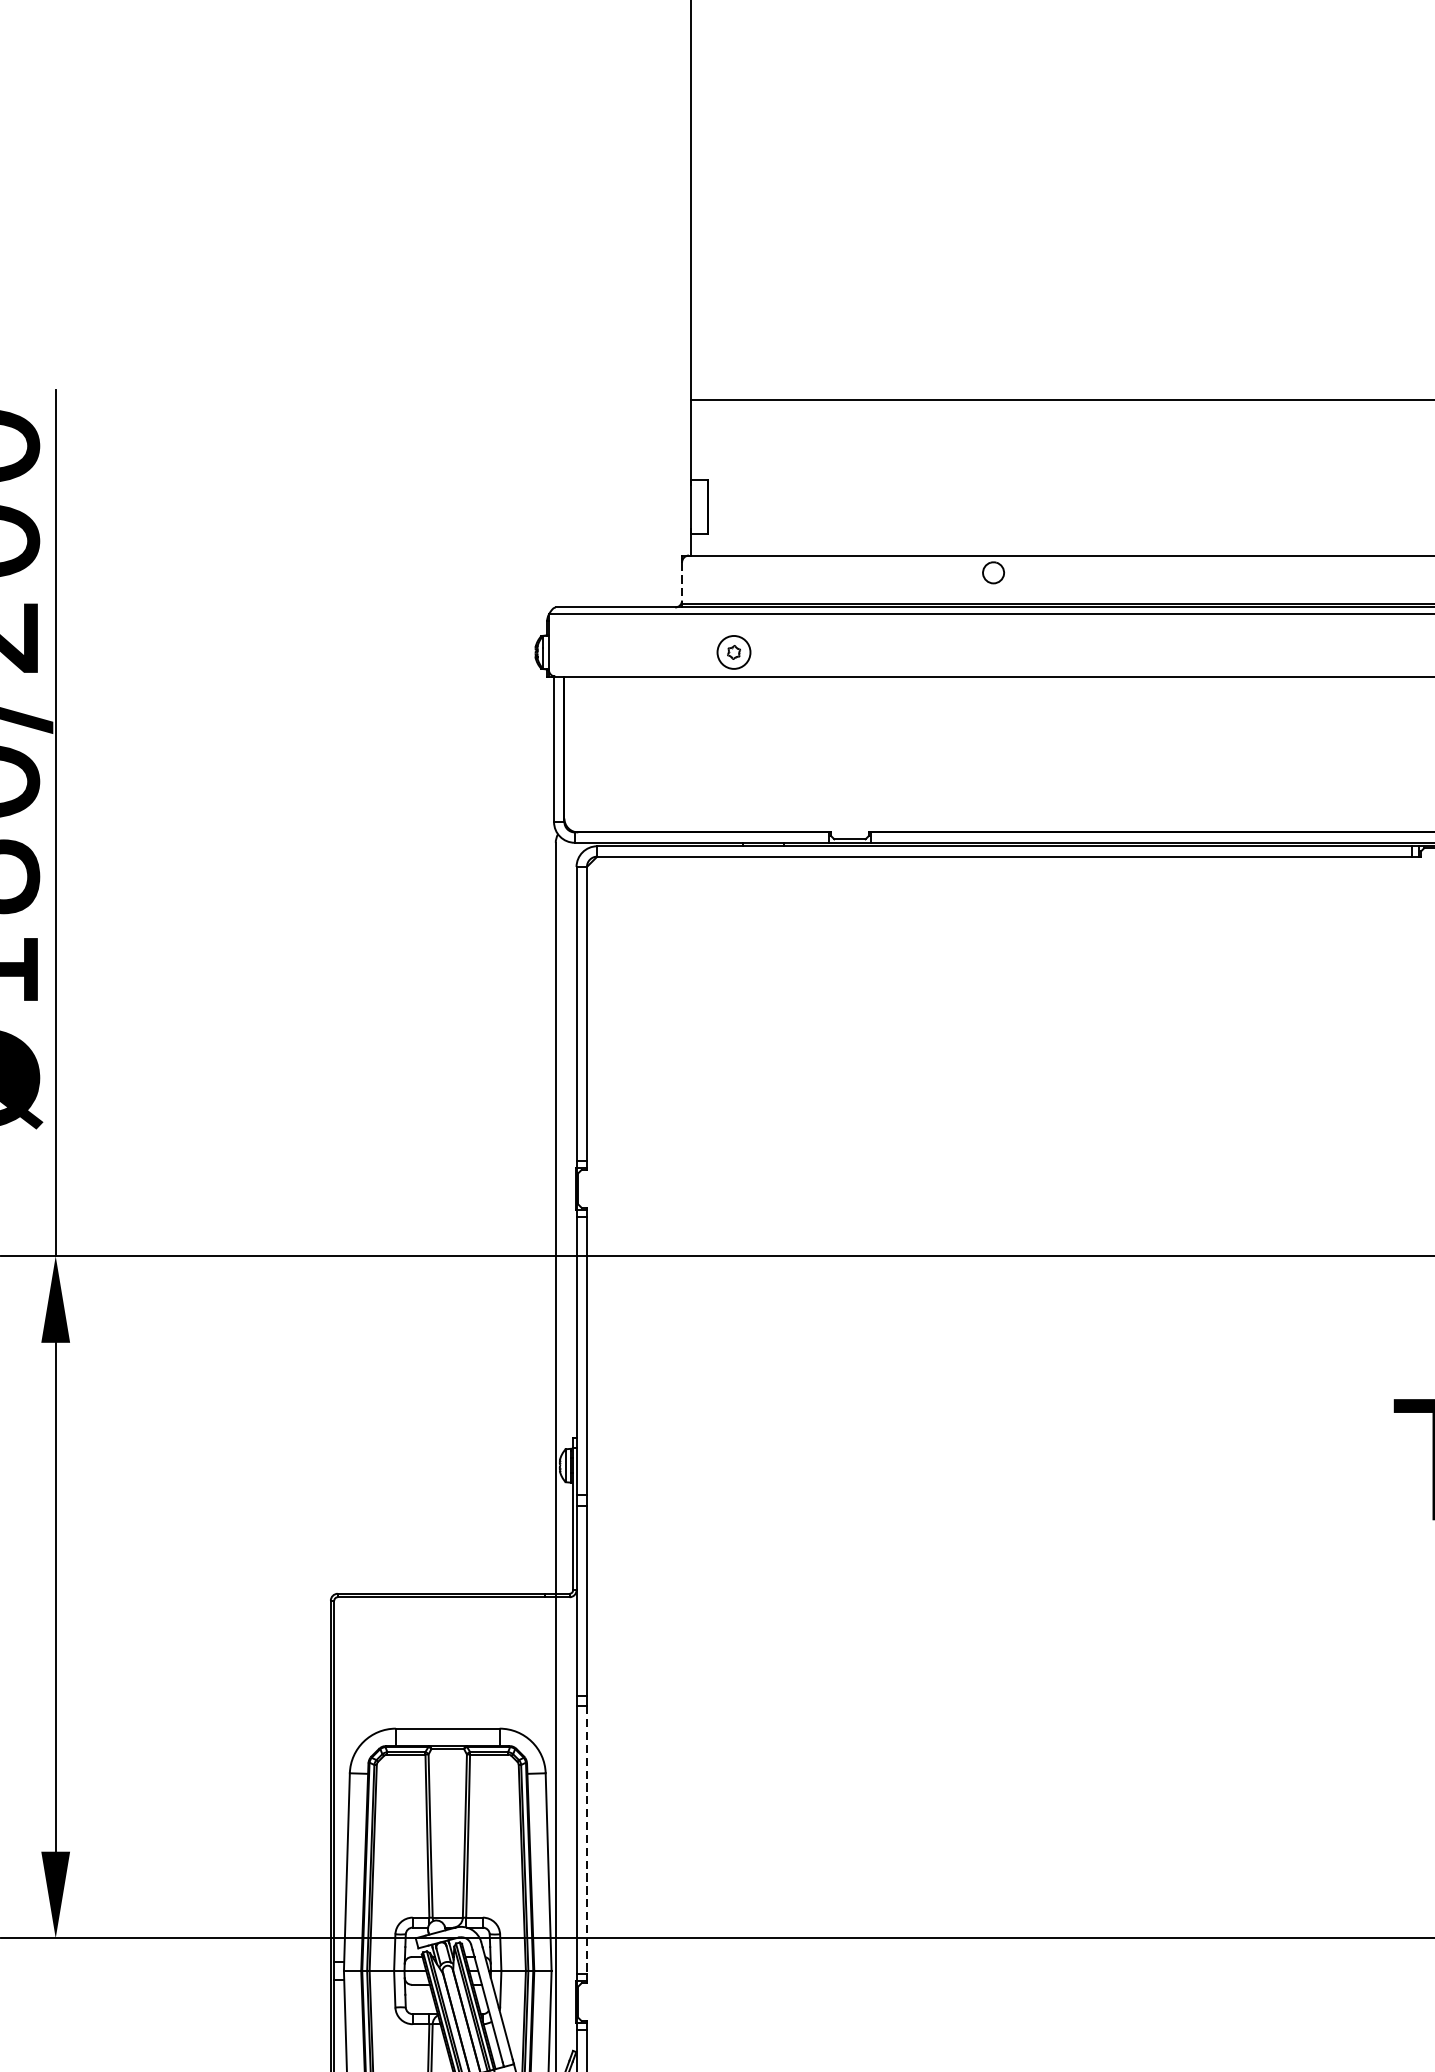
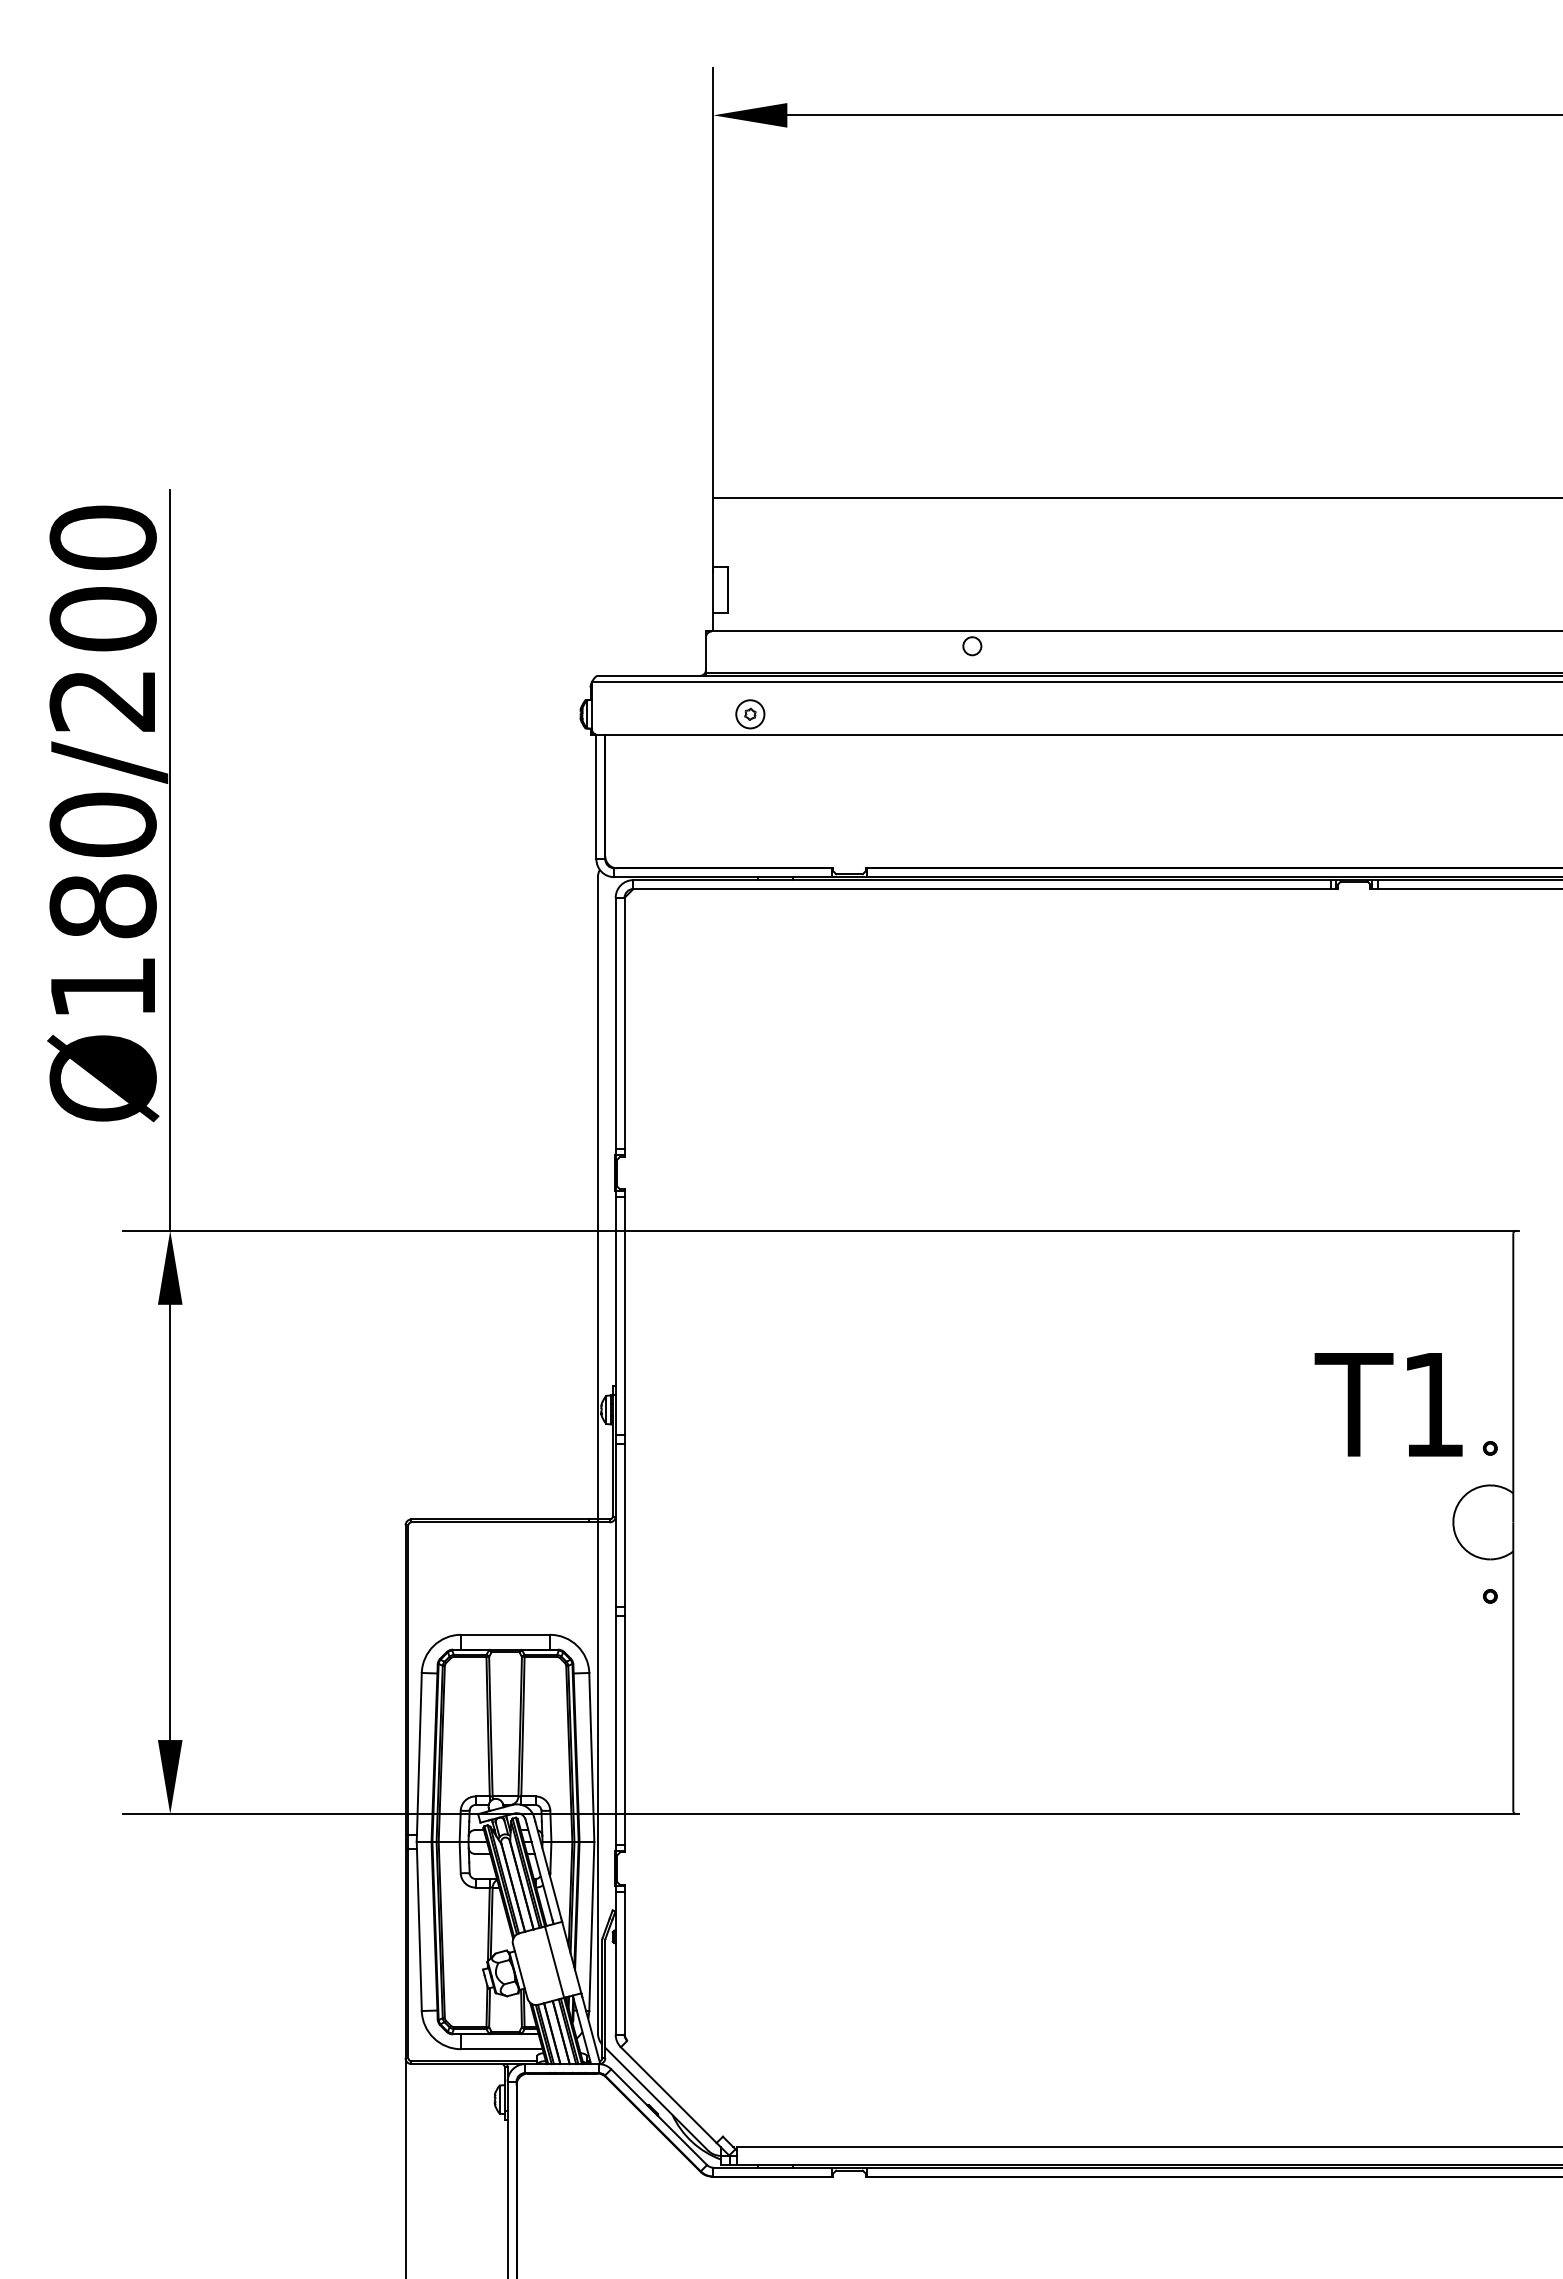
line: (681, 583) -> (705, 655), dashed -> solid
line: (586, 1840) -> (624, 1730), dashed -> solid

